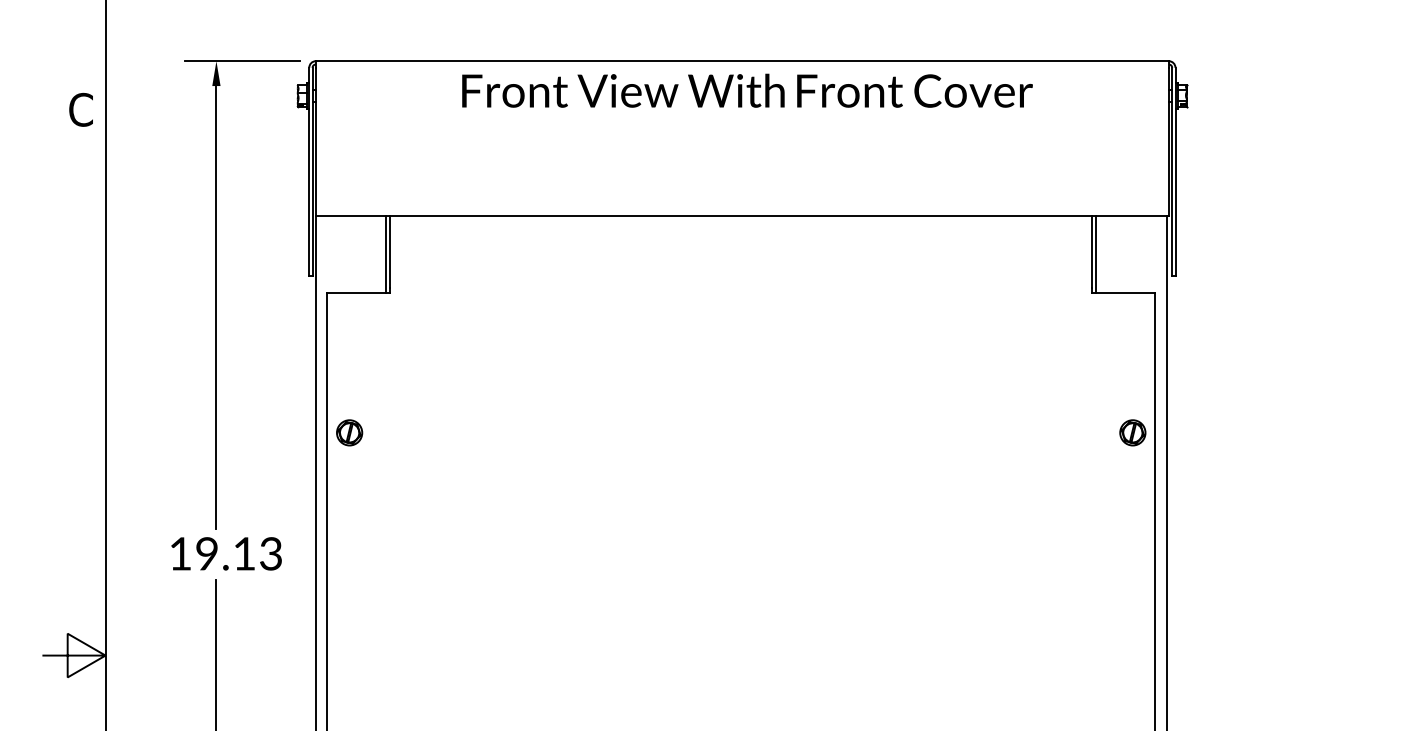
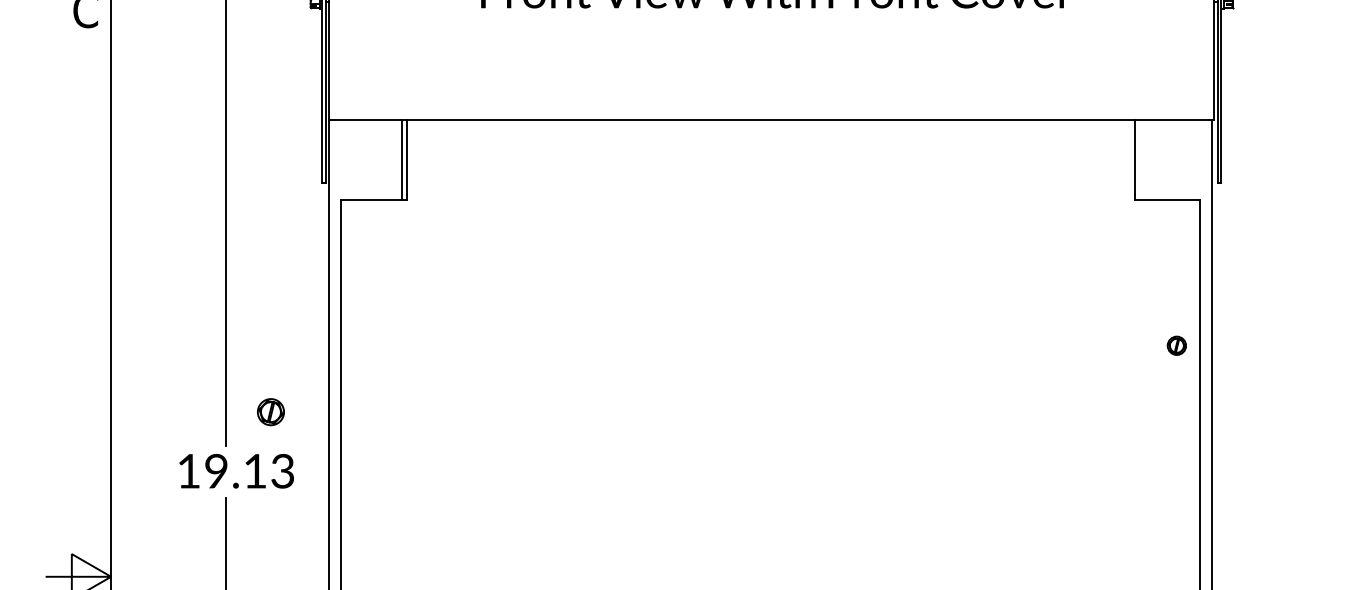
line: (1096, 253) -> (1139, 159), removed
part: (349, 432) -> (270, 411), moved
part: (1132, 432) -> (1176, 345), size x0.7

